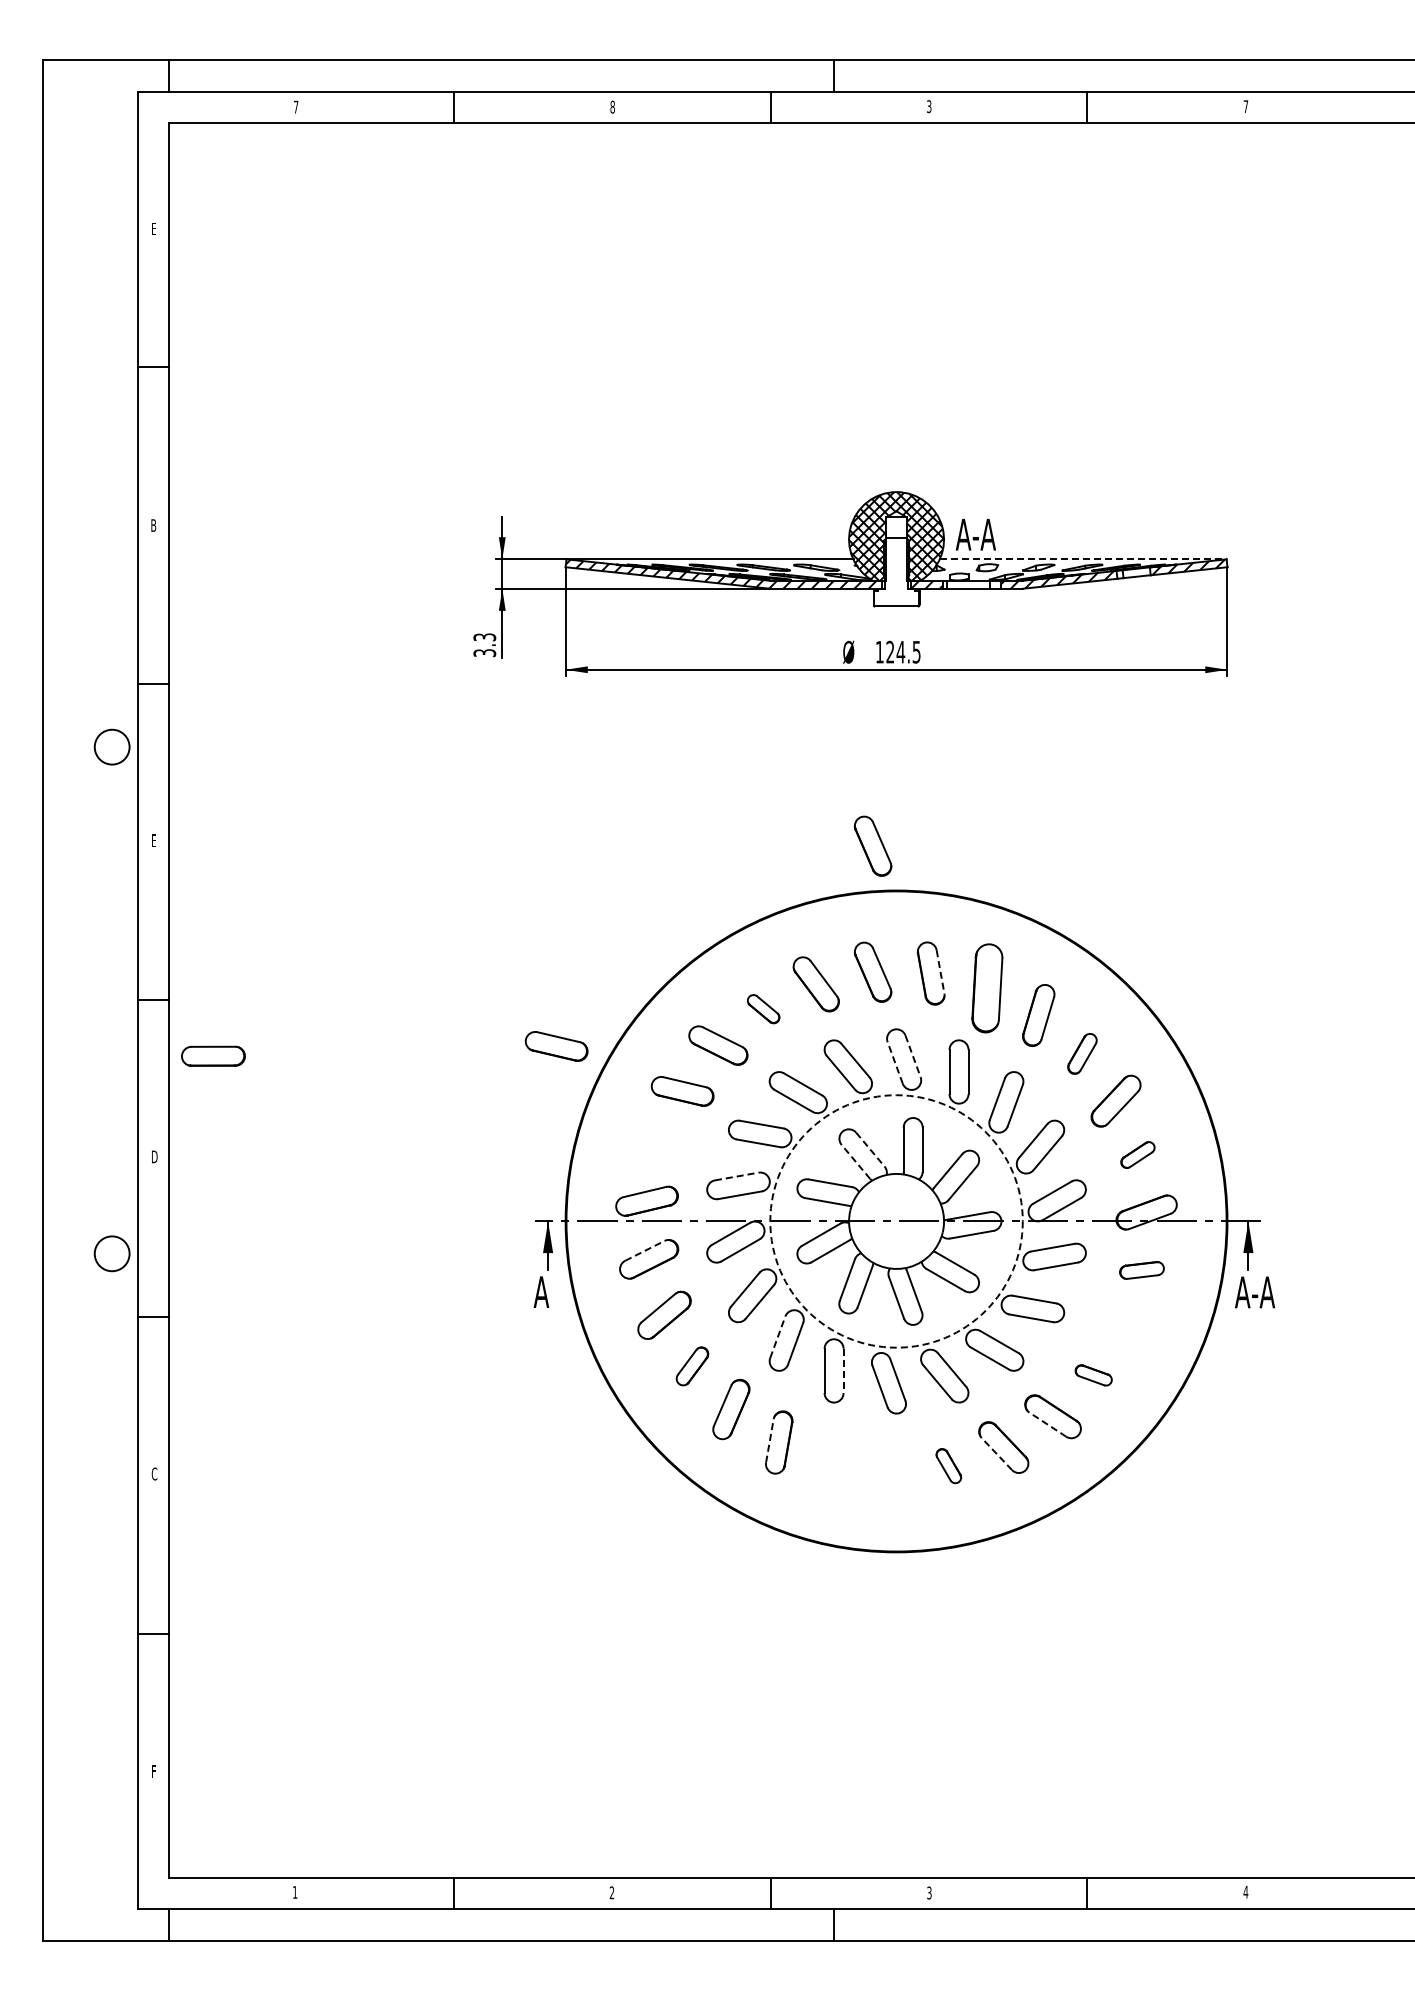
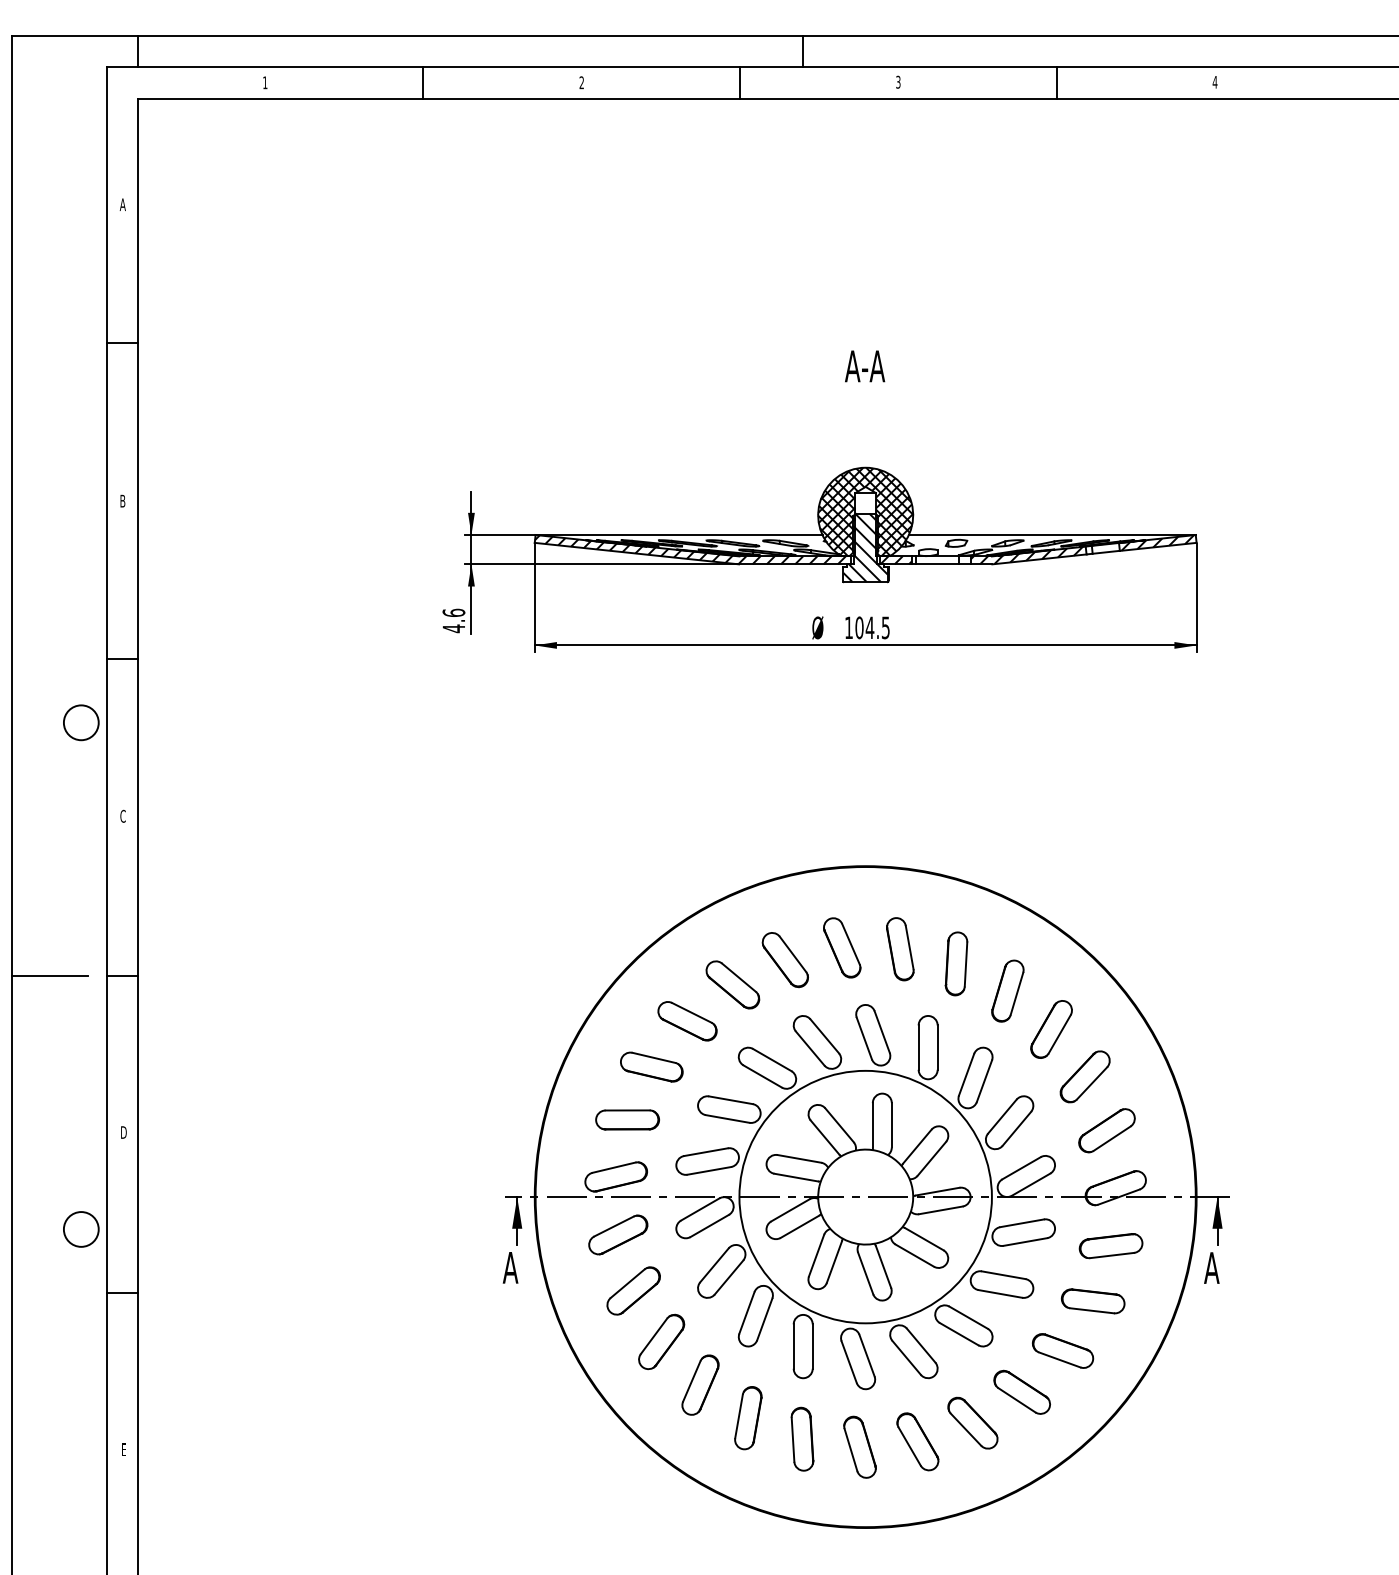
text: (296, 106) -> (265, 82), 7 -> 1
text: (612, 106) -> (581, 82), 8 -> 2
text: (1245, 106) -> (1214, 82), 7 -> 4
text: (153, 228) -> (122, 204), E -> A
text: (975, 534) -> (864, 366), moved
line: (1083, 559) -> (1052, 535), dashed -> solid
hatch: (896, 572) -> (865, 548), added
text: (484, 645) -> (453, 621), 3.3 -> 4.6
text: (890, 651) -> (859, 627), 124.5 -> 104.5
text: (153, 840) -> (122, 816), E -> C
part: (872, 845) -> (841, 821), removed
line: (940, 972) -> (909, 948), dashed -> solid
part: (987, 987) -> (956, 963), size x0.71
line: (80, 1000) -> (49, 976), added
part: (763, 1008) -> (732, 984), size x1.67
part: (556, 1046) -> (525, 1022), removed
part: (1082, 1053) -> (1051, 1029), size x1.43
part: (213, 1055) -> (627, 1119), moved
line: (913, 1056) -> (882, 1032), dashed -> solid
line: (895, 1062) -> (864, 1038), dashed -> solid
line: (870, 1150) -> (839, 1126), dashed -> solid
part: (1137, 1154) -> (1106, 1130), size x1.67
line: (855, 1161) -> (824, 1137), dashed -> solid
line: (737, 1176) -> (706, 1152), dashed -> solid
circle: (896, 1221) -> (865, 1197), dashed -> solid
line: (645, 1250) -> (614, 1226), dashed -> solid
part: (1141, 1270) -> (1110, 1246), size x1.43
text: (1263, 1292) -> (1232, 1268), A-A -> A
part: (1123, 1325) -> (1092, 1301), added
line: (777, 1336) -> (746, 1312), dashed -> solid
part: (692, 1366) -> (661, 1342), size x1.43
line: (843, 1371) -> (812, 1347), dashed -> solid
part: (1093, 1375) -> (1062, 1351), size x1.67
line: (1047, 1424) -> (1016, 1400), dashed -> solid
line: (769, 1440) -> (738, 1416), dashed -> solid
line: (996, 1453) -> (965, 1429), dashed -> solid
part: (833, 1463) -> (802, 1439), added
part: (948, 1465) -> (917, 1441), size x1.67
part: (890, 1471) -> (859, 1447), added
text: (154, 1473) -> (123, 1449), C -> E

